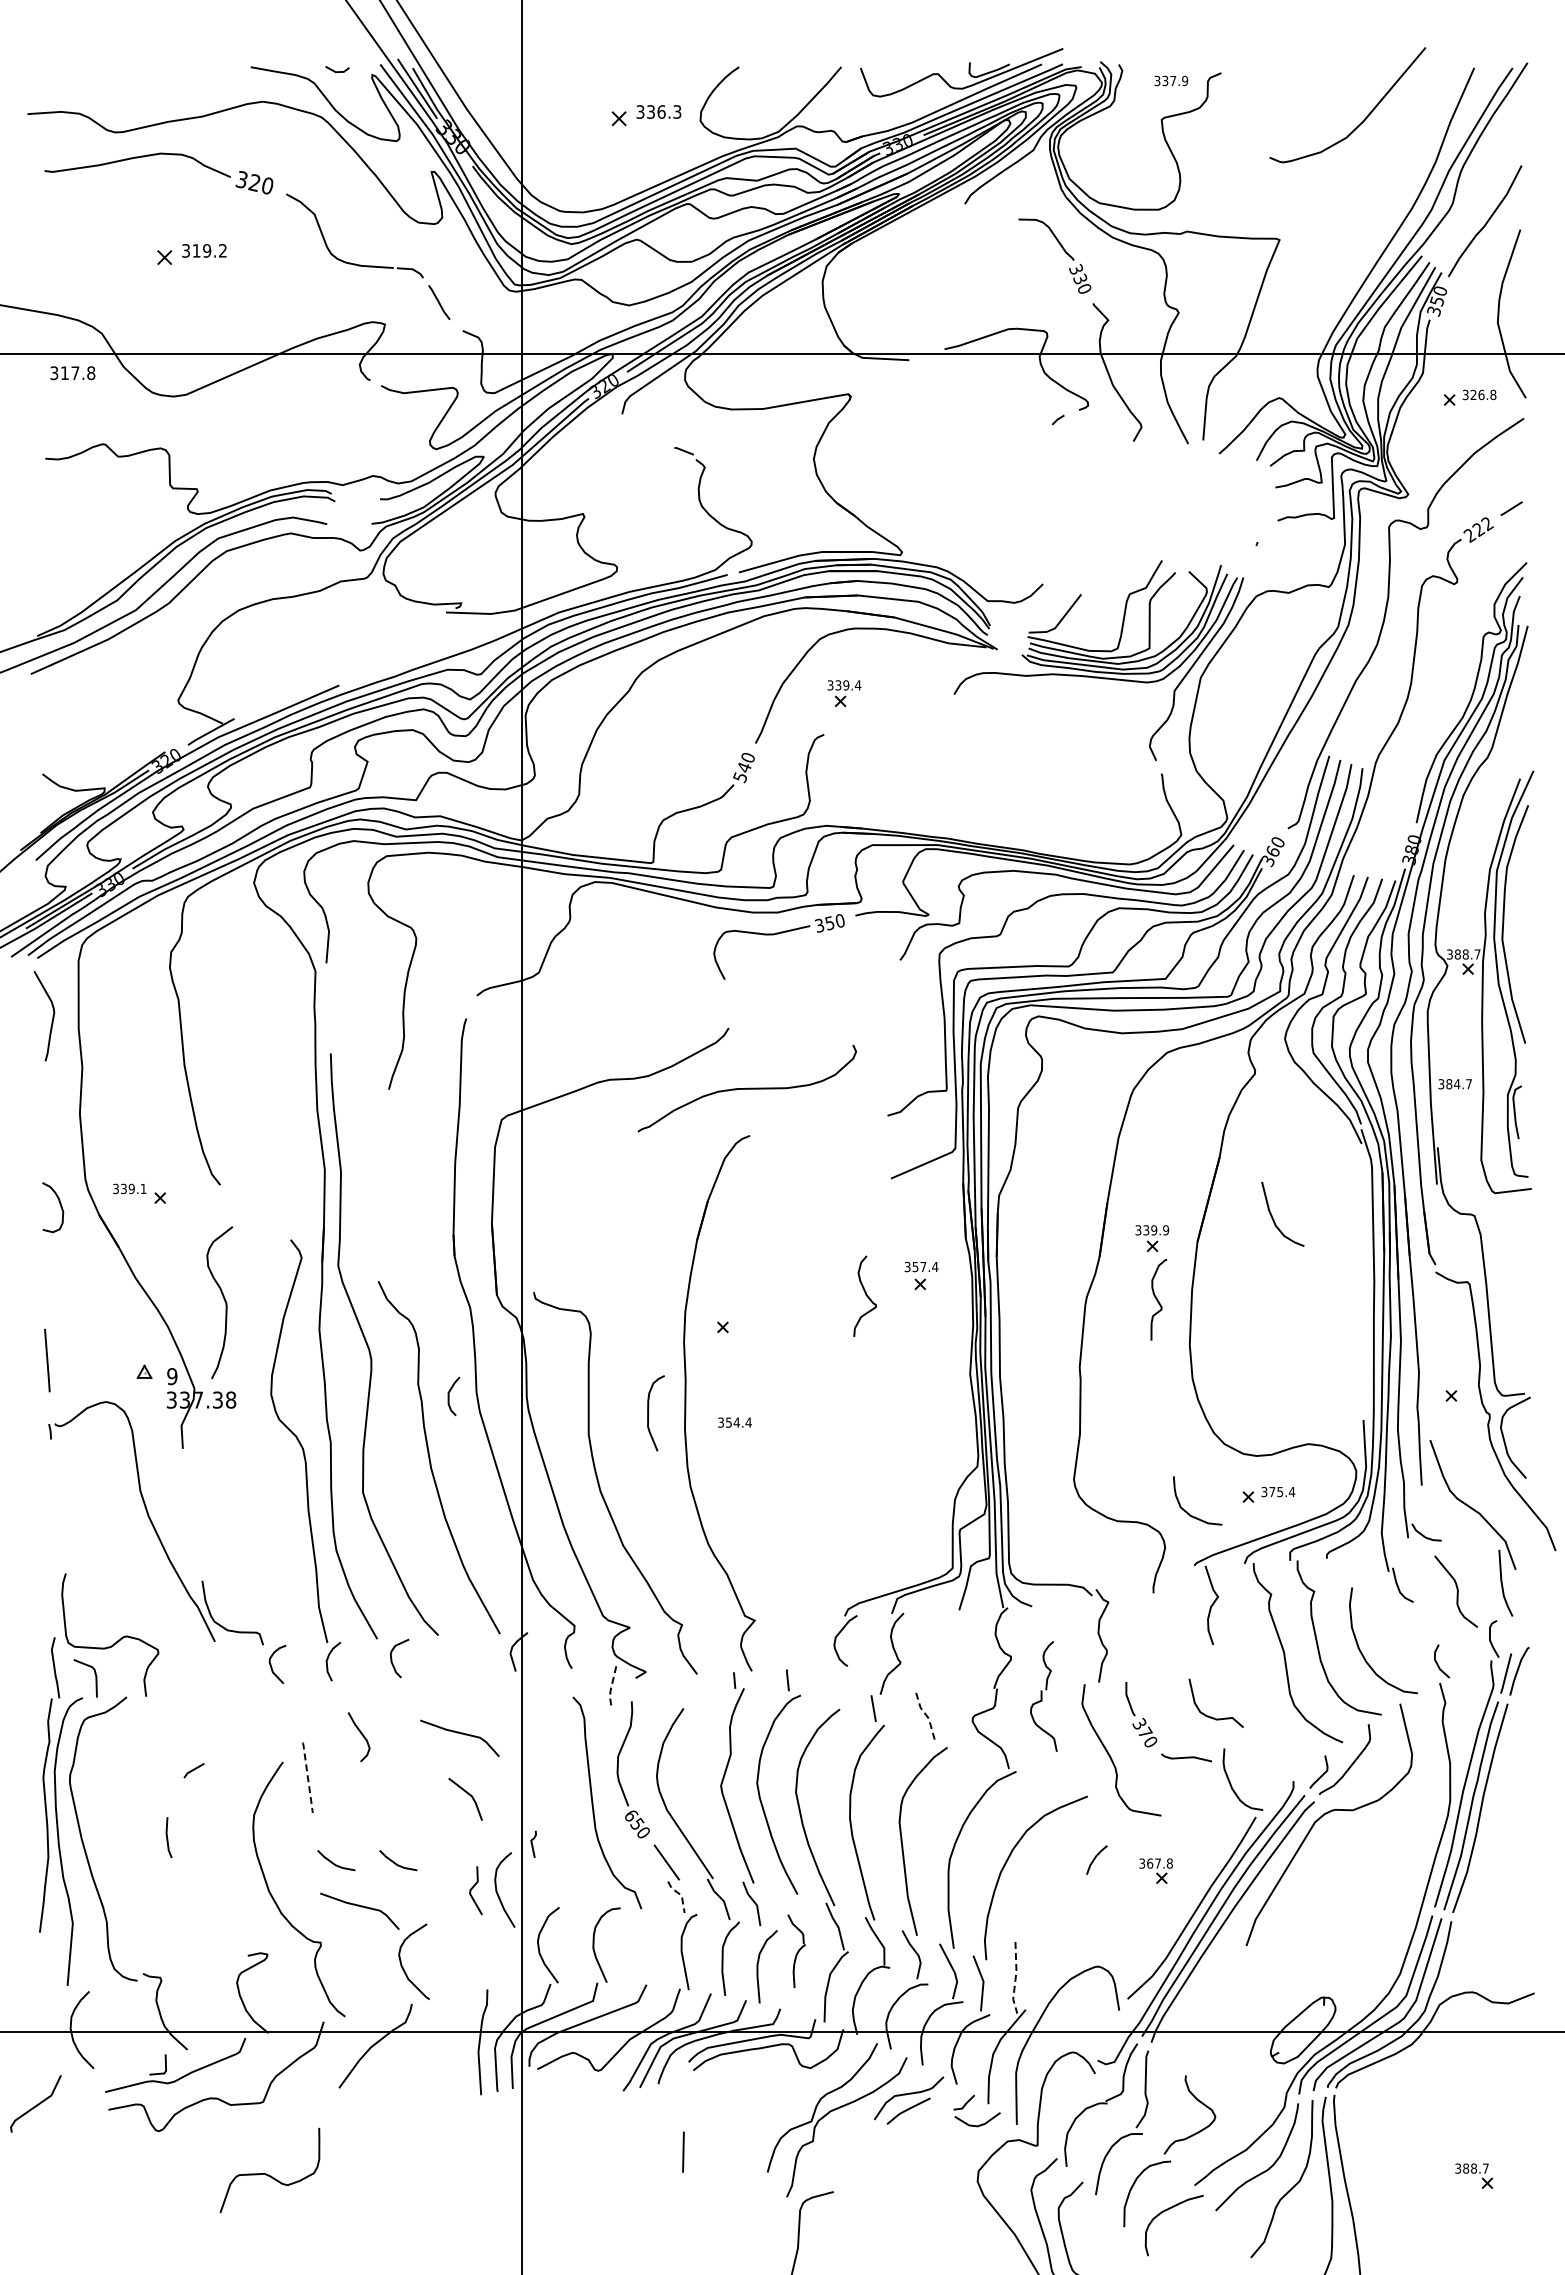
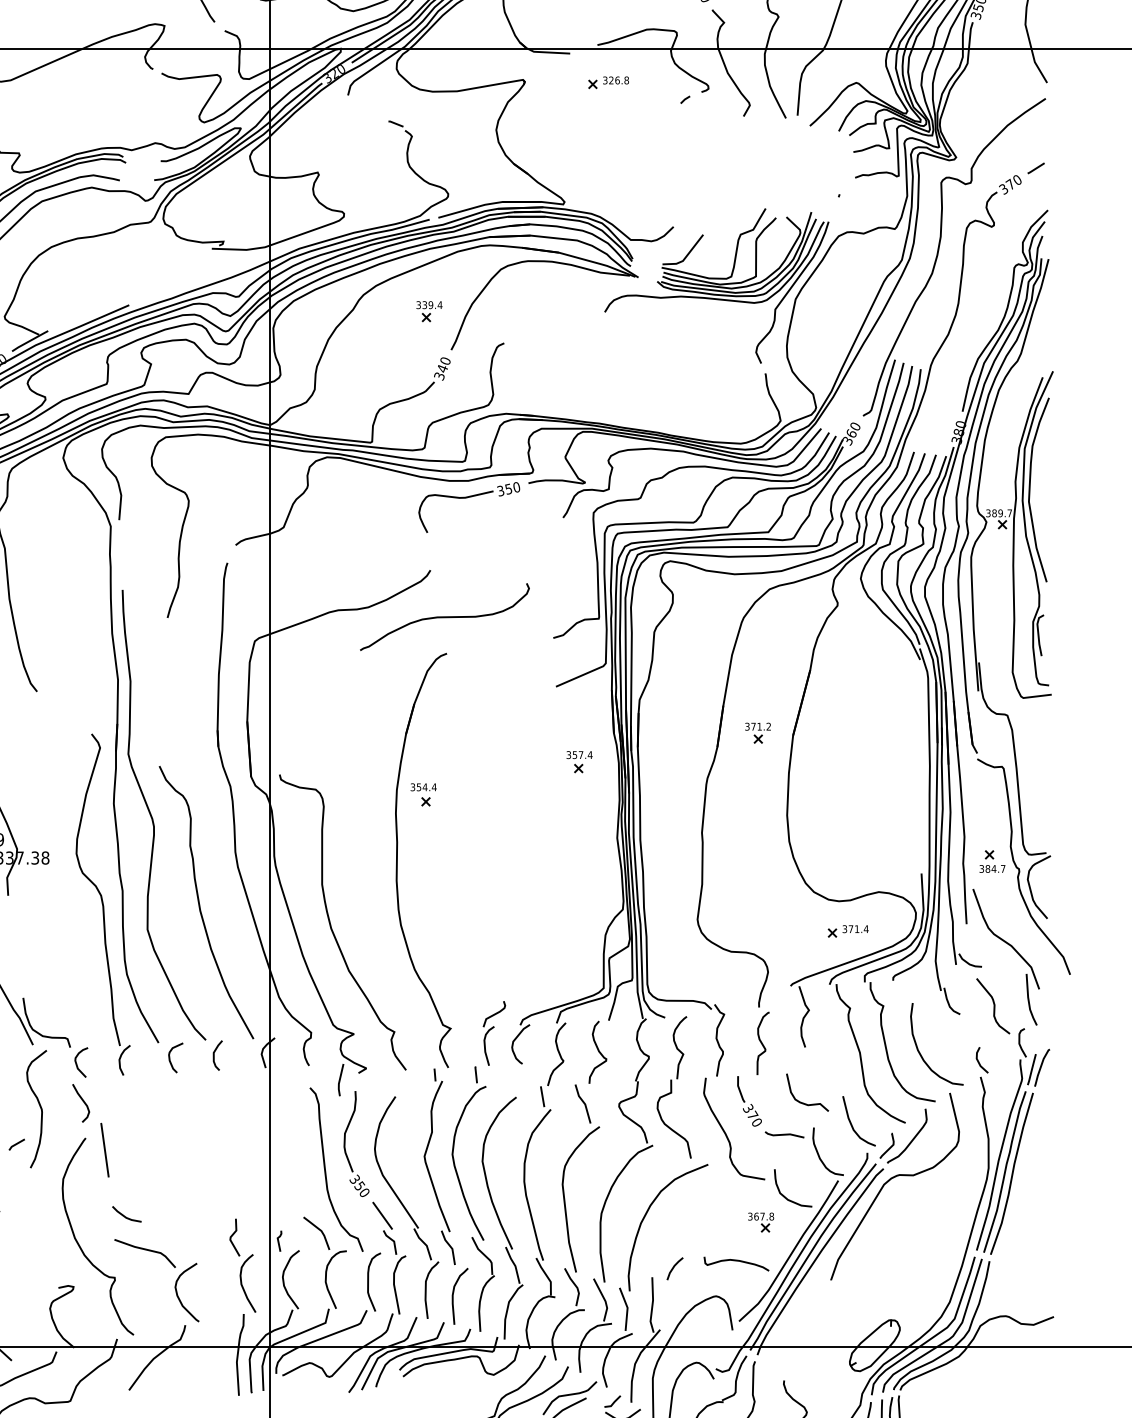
part: (1470, 397) -> (609, 82), moved
text: (1478, 529) -> (1010, 184), 222 -> 370
part: (844, 693) -> (429, 311), moved
text: (739, 776) -> (438, 375), 540 -> 340
text: (1465, 954) -> (1000, 513), 388.7 -> 389.7
text: (1454, 1084) -> (991, 869), moved
curve: (1273, 1217) -> (851, 1123), moved
text: (1156, 1230) -> (761, 726), 339.9 -> 371.2
curve: (865, 1295) -> (598, 1051), moved
curve: (223, 1299) -> (39, 1106), moved
curve: (1158, 1299) -> (762, 1043), moved
curve: (449, 1396) -> (214, 1055), moved
curve: (649, 1410) -> (369, 1279), moved
text: (734, 1422) -> (423, 787), moved
text: (1280, 1492) -> (857, 929), 375.4 -> 371.4
curve: (1187, 1511) -> (785, 1196), moved
part: (811, 1626) -> (494, 1033), added
line: (611, 1688) -> (339, 1081), dashed -> solid
part: (1043, 1696) -> (673, 1087), size x1.67
line: (927, 1717) -> (584, 1103), dashed -> solid
line: (461, 1734) -> (223, 1116), removed
curve: (361, 1735) -> (82, 1102), moved
line: (307, 1777) -> (104, 1150), dashed -> solid
line: (467, 1794) -> (318, 1229), moved
text: (631, 1815) -> (355, 1179), 650 -> 350
line: (532, 1843) -> (278, 1240), moved
line: (1095, 1859) -> (673, 1268), moved
line: (395, 1862) -> (172, 1215), removed
curve: (497, 1889) -> (242, 1283), moved
line: (681, 1895) -> (393, 1241), dashed -> solid
curve: (1124, 1921) -> (736, 1261), added
part: (796, 1951) -> (482, 1284), size x1.67
line: (1015, 1978) -> (652, 1305), dashed -> solid

